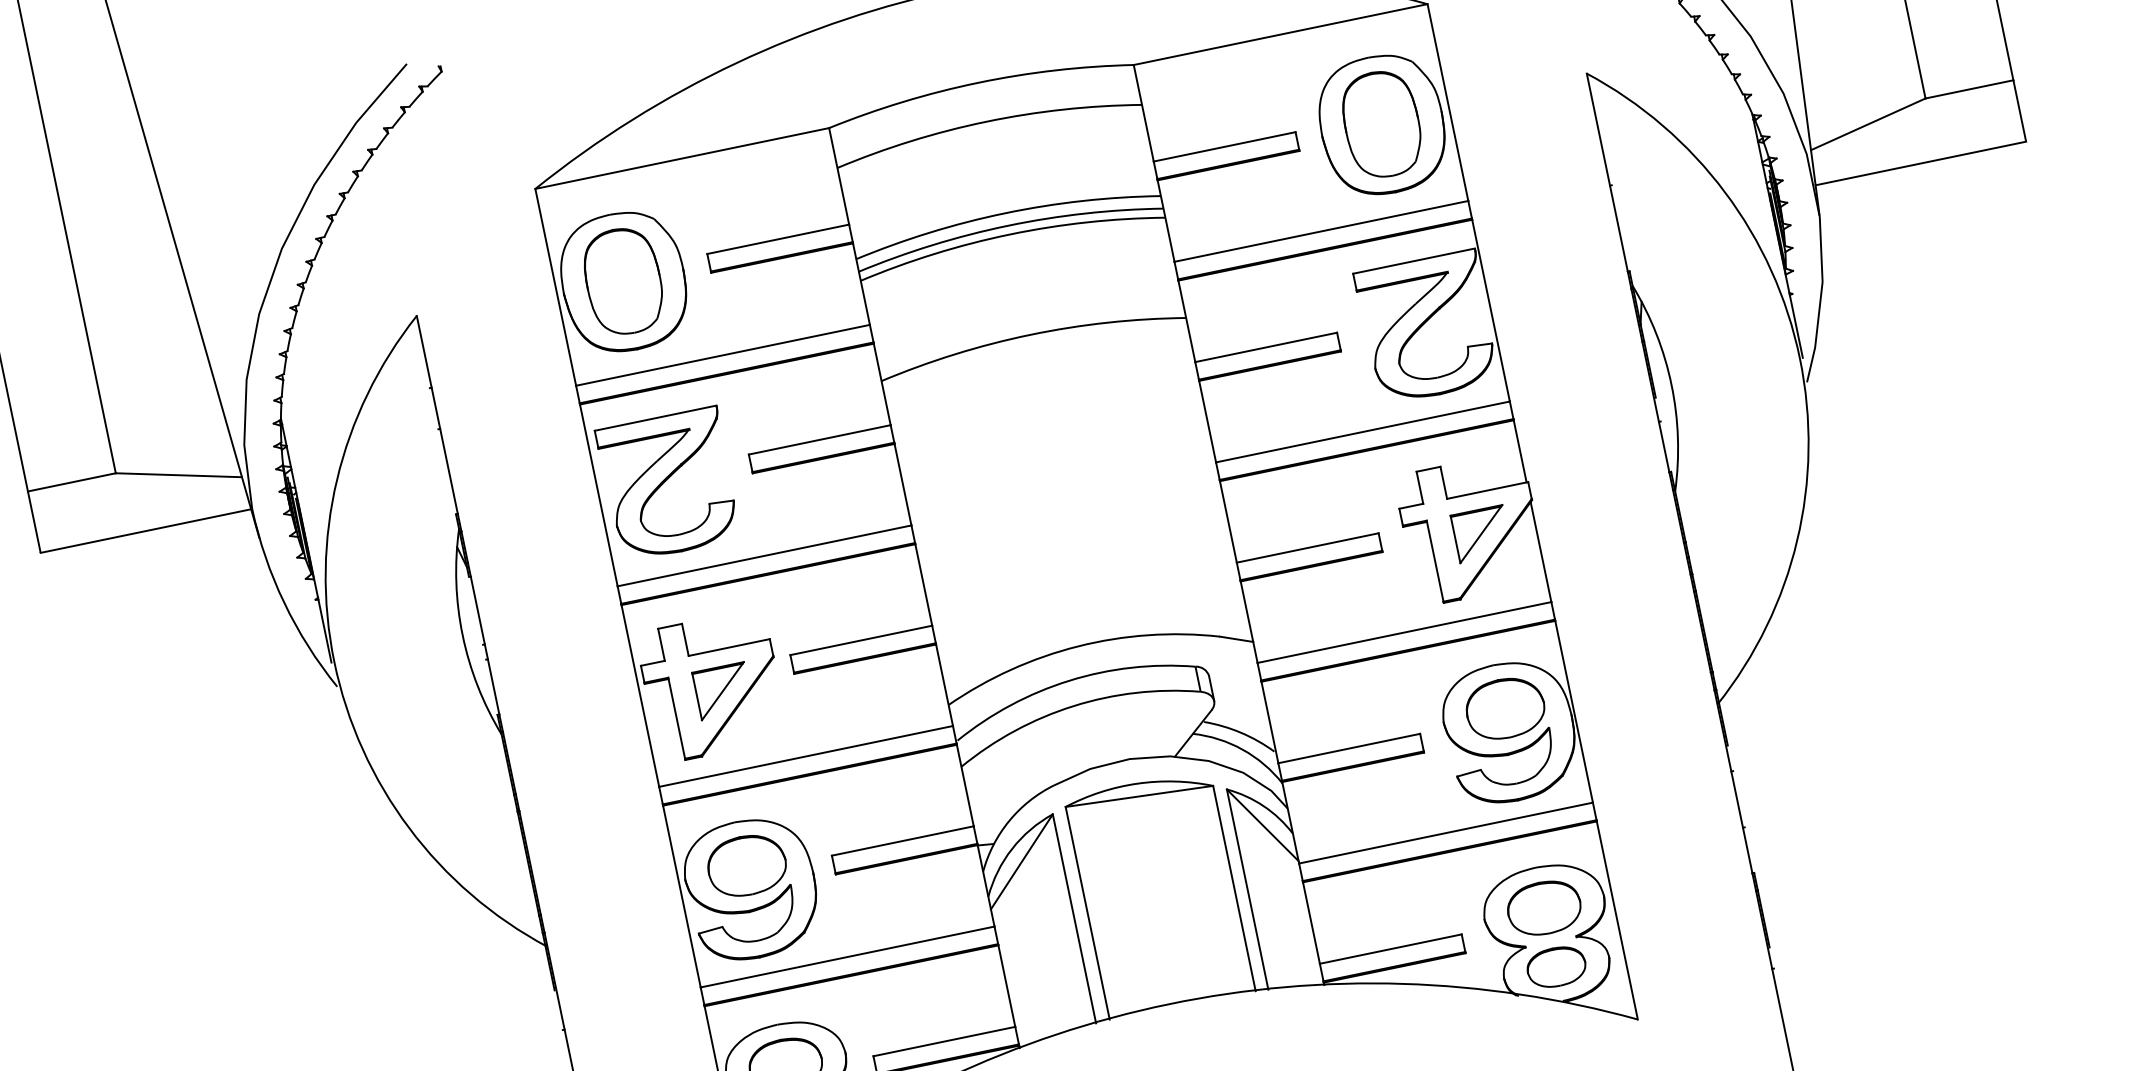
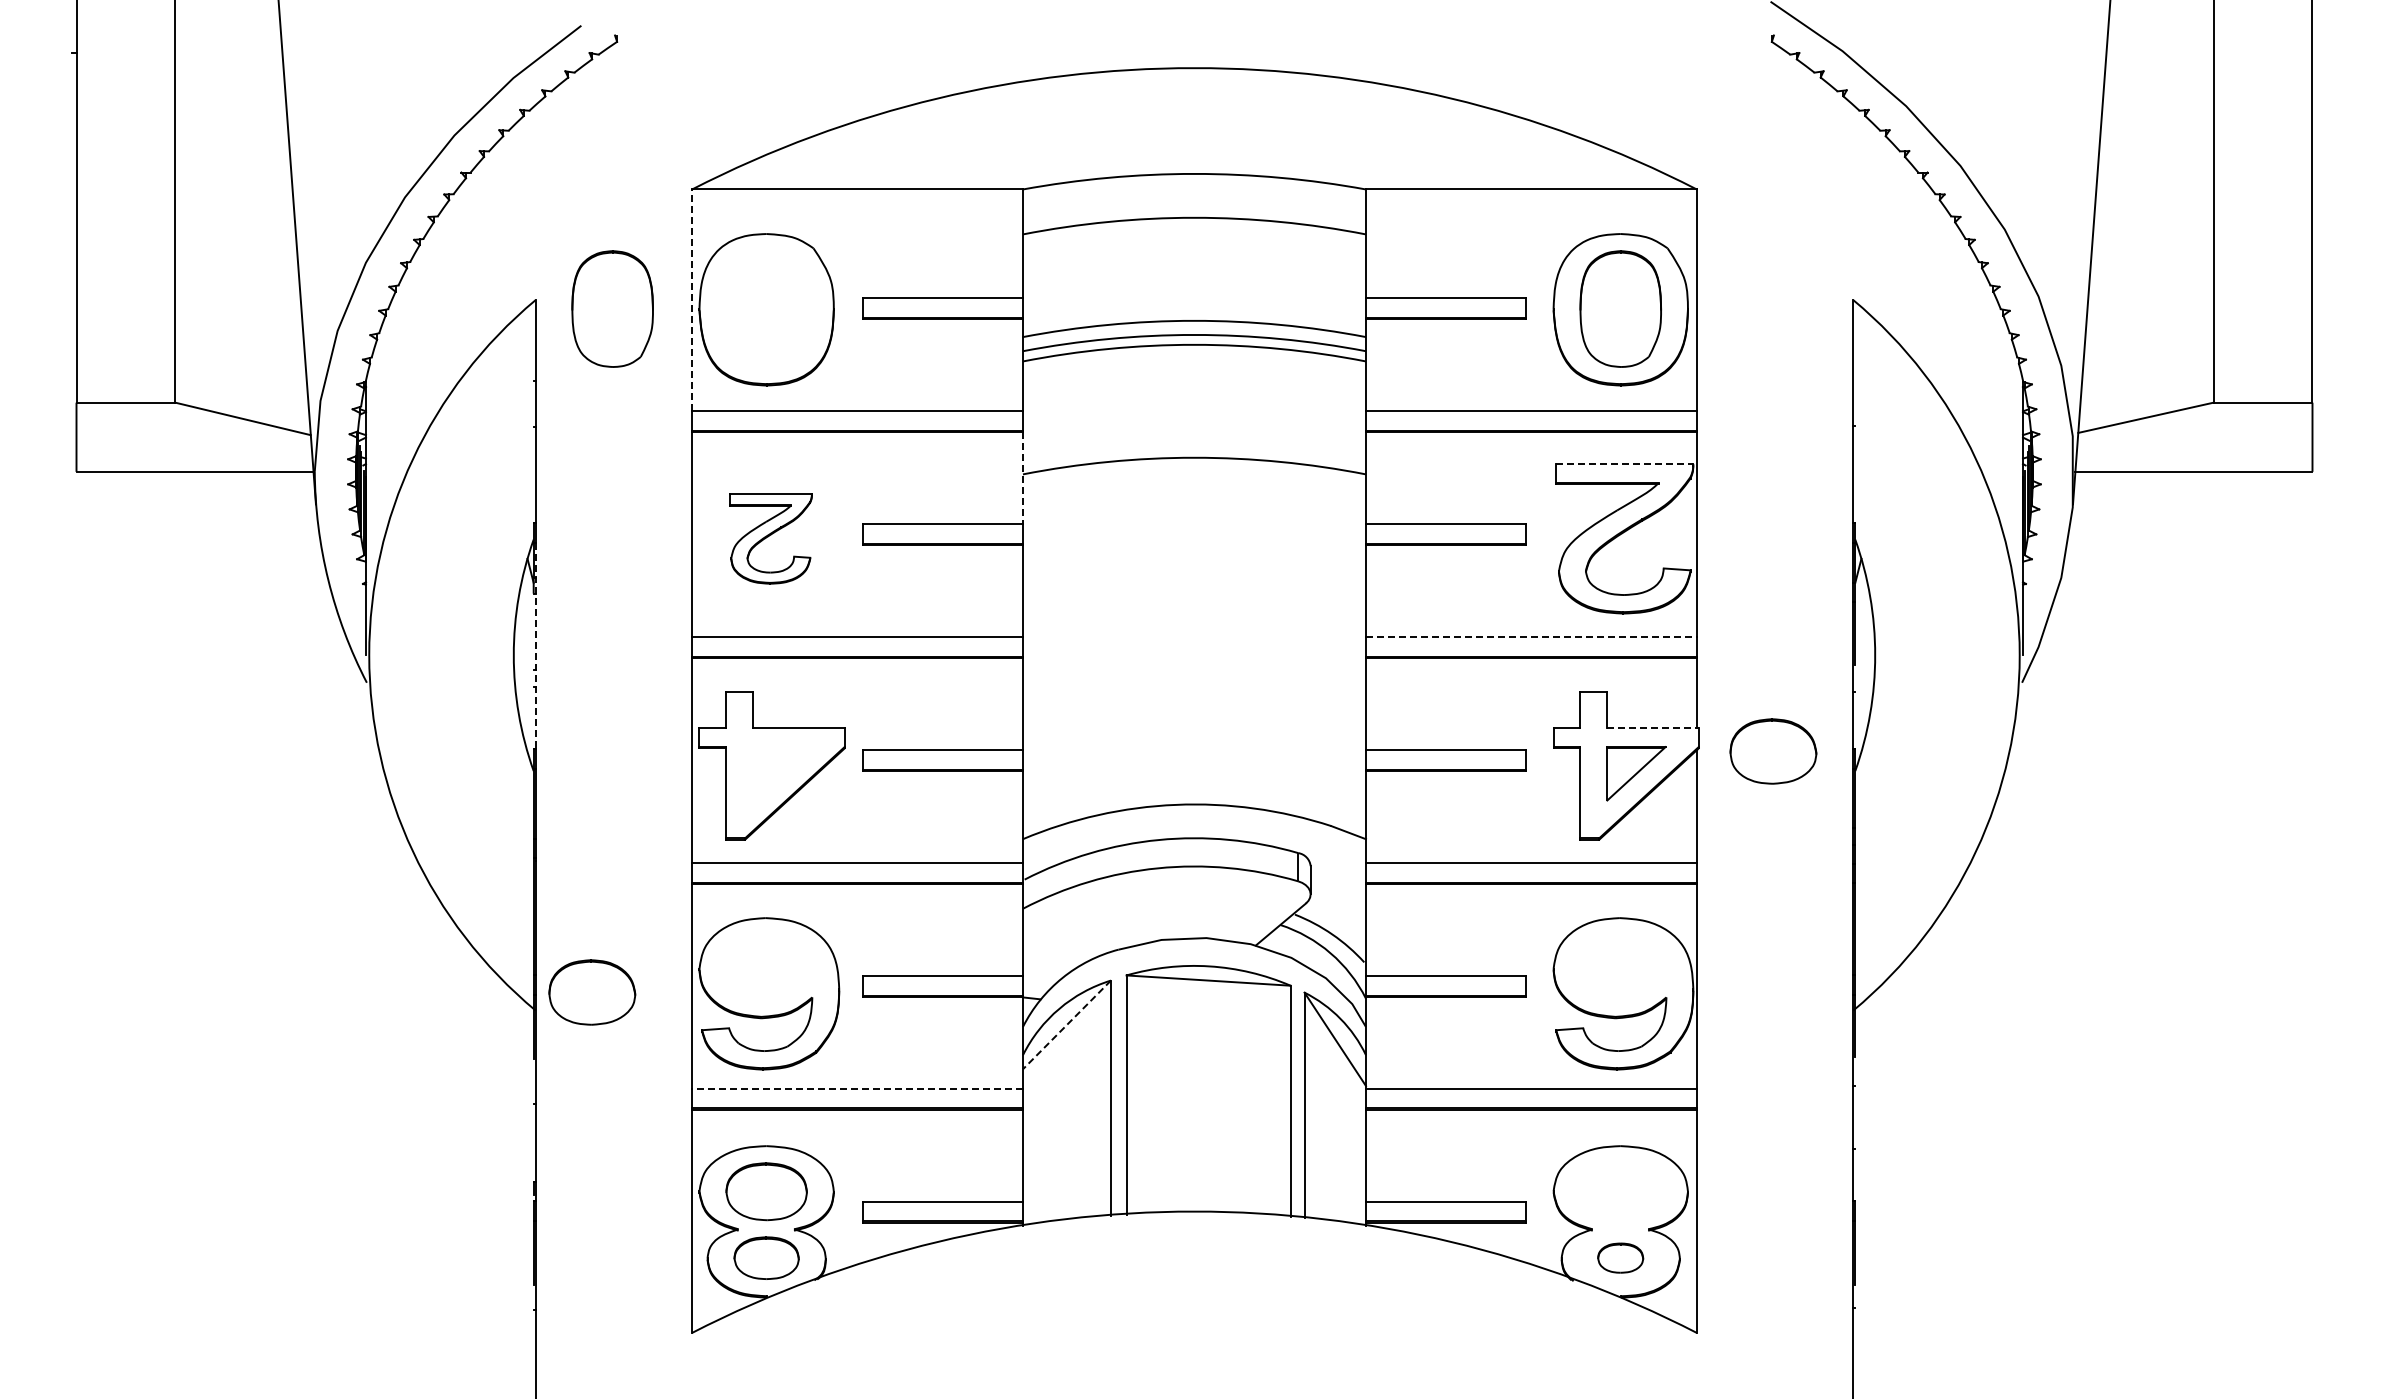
line: (1413, 260) -> (1624, 463), solid -> dashed
part: (623, 280) -> (612, 308), moved
line: (556, 287) -> (692, 300), solid -> dashed
line: (881, 384) -> (1022, 478), solid -> dashed
line: (1363, 432) -> (1531, 637), solid -> dashed
part: (669, 484) -> (770, 538), size x0.6
line: (1488, 490) -> (1653, 728), solid -> dashed
line: (480, 623) -> (535, 646), solid -> dashed
part: (723, 690) -> (782, 773), removed
part: (1505, 708) -> (1773, 751), moved
line: (1021, 861) -> (1066, 1024), solid -> dashed
part: (747, 865) -> (592, 992), moved
part: (1544, 907) -> (1620, 1191), removed
line: (847, 956) -> (857, 1088), solid -> dashed
part: (1556, 966) -> (1620, 1257), size x0.7

